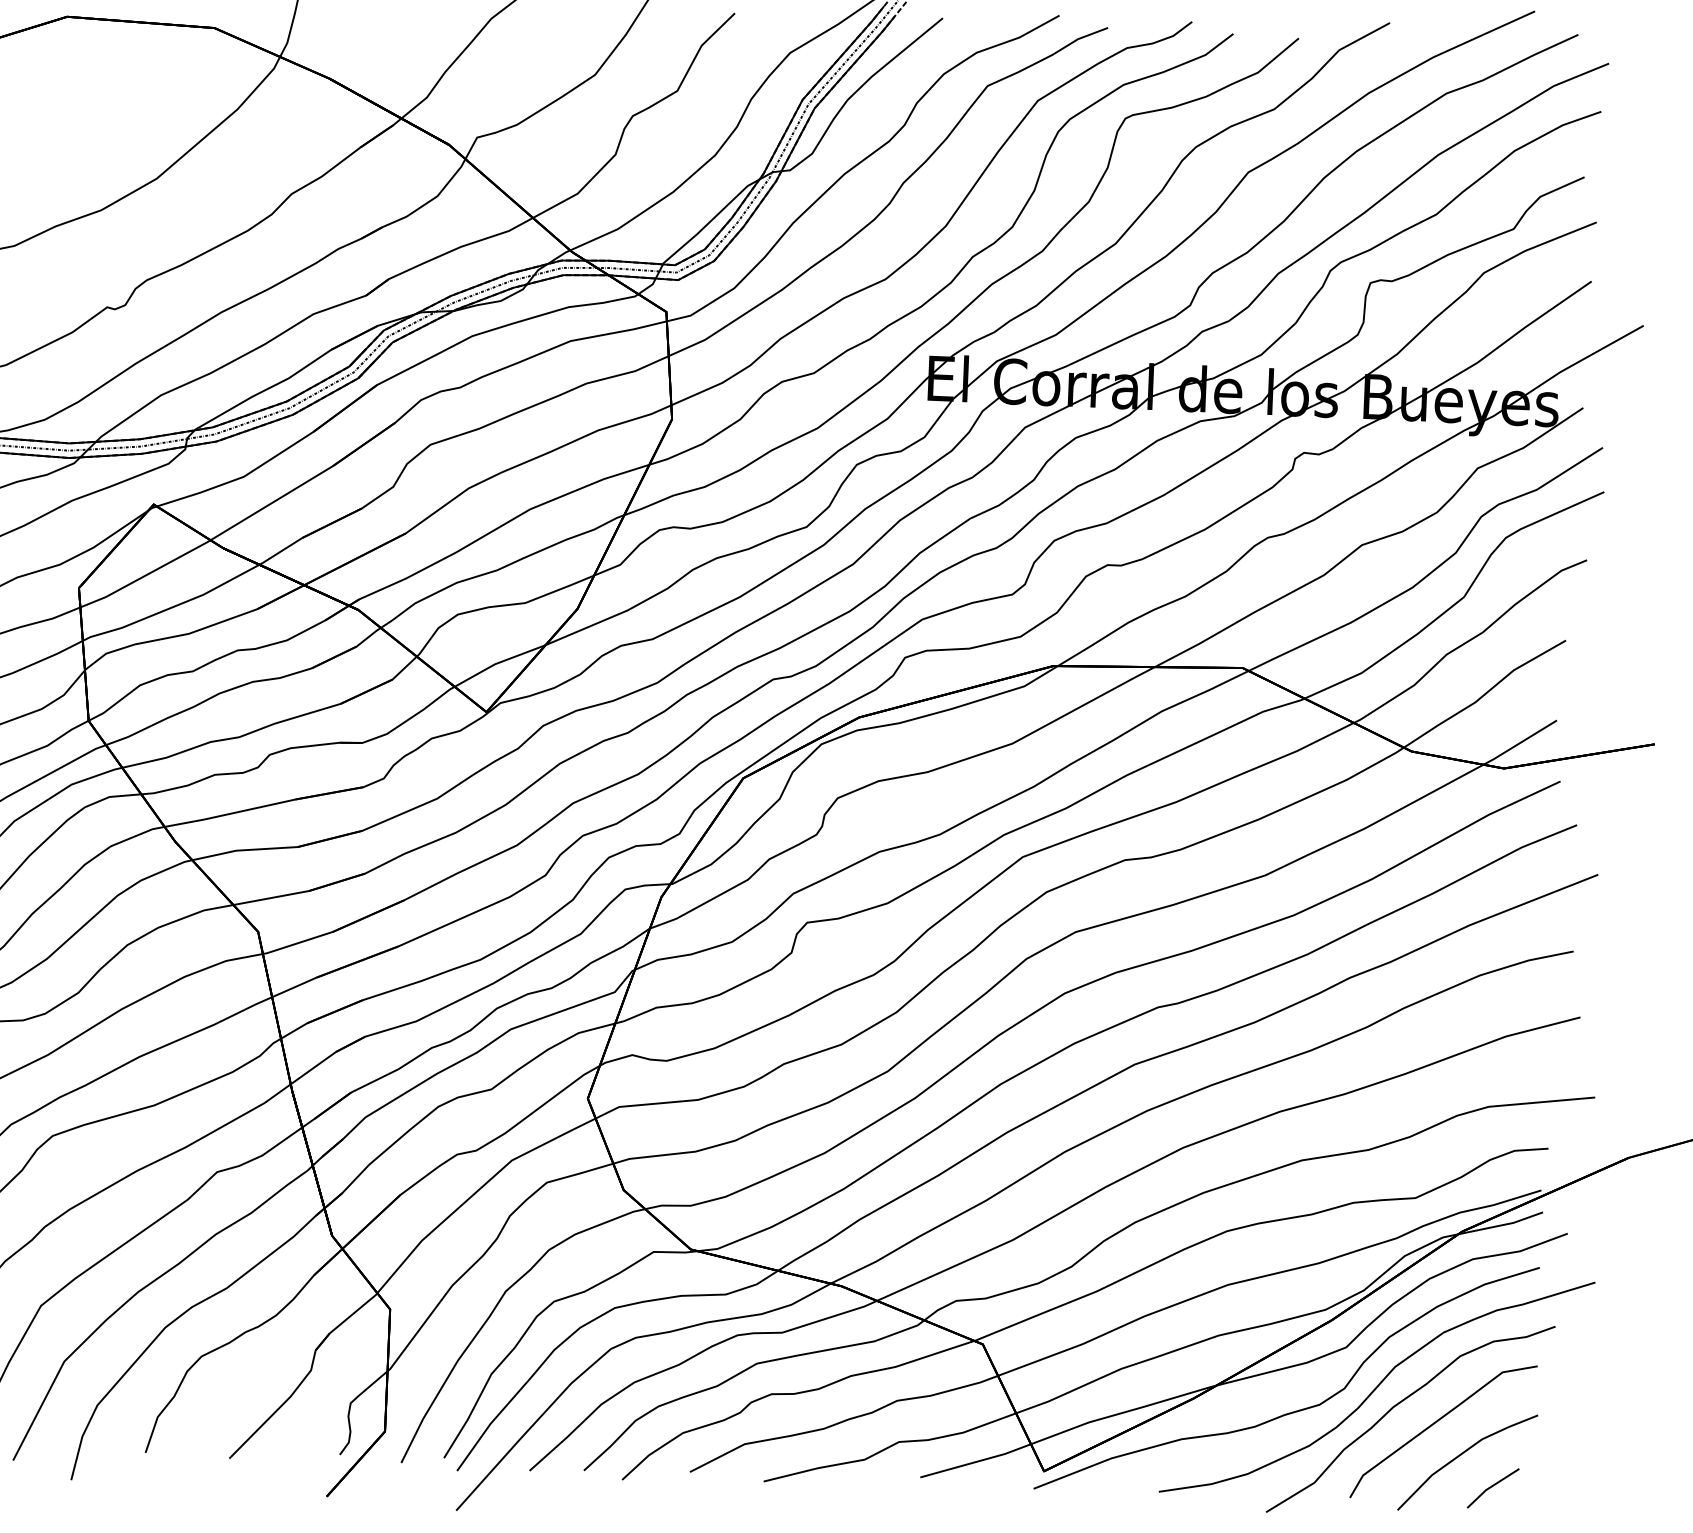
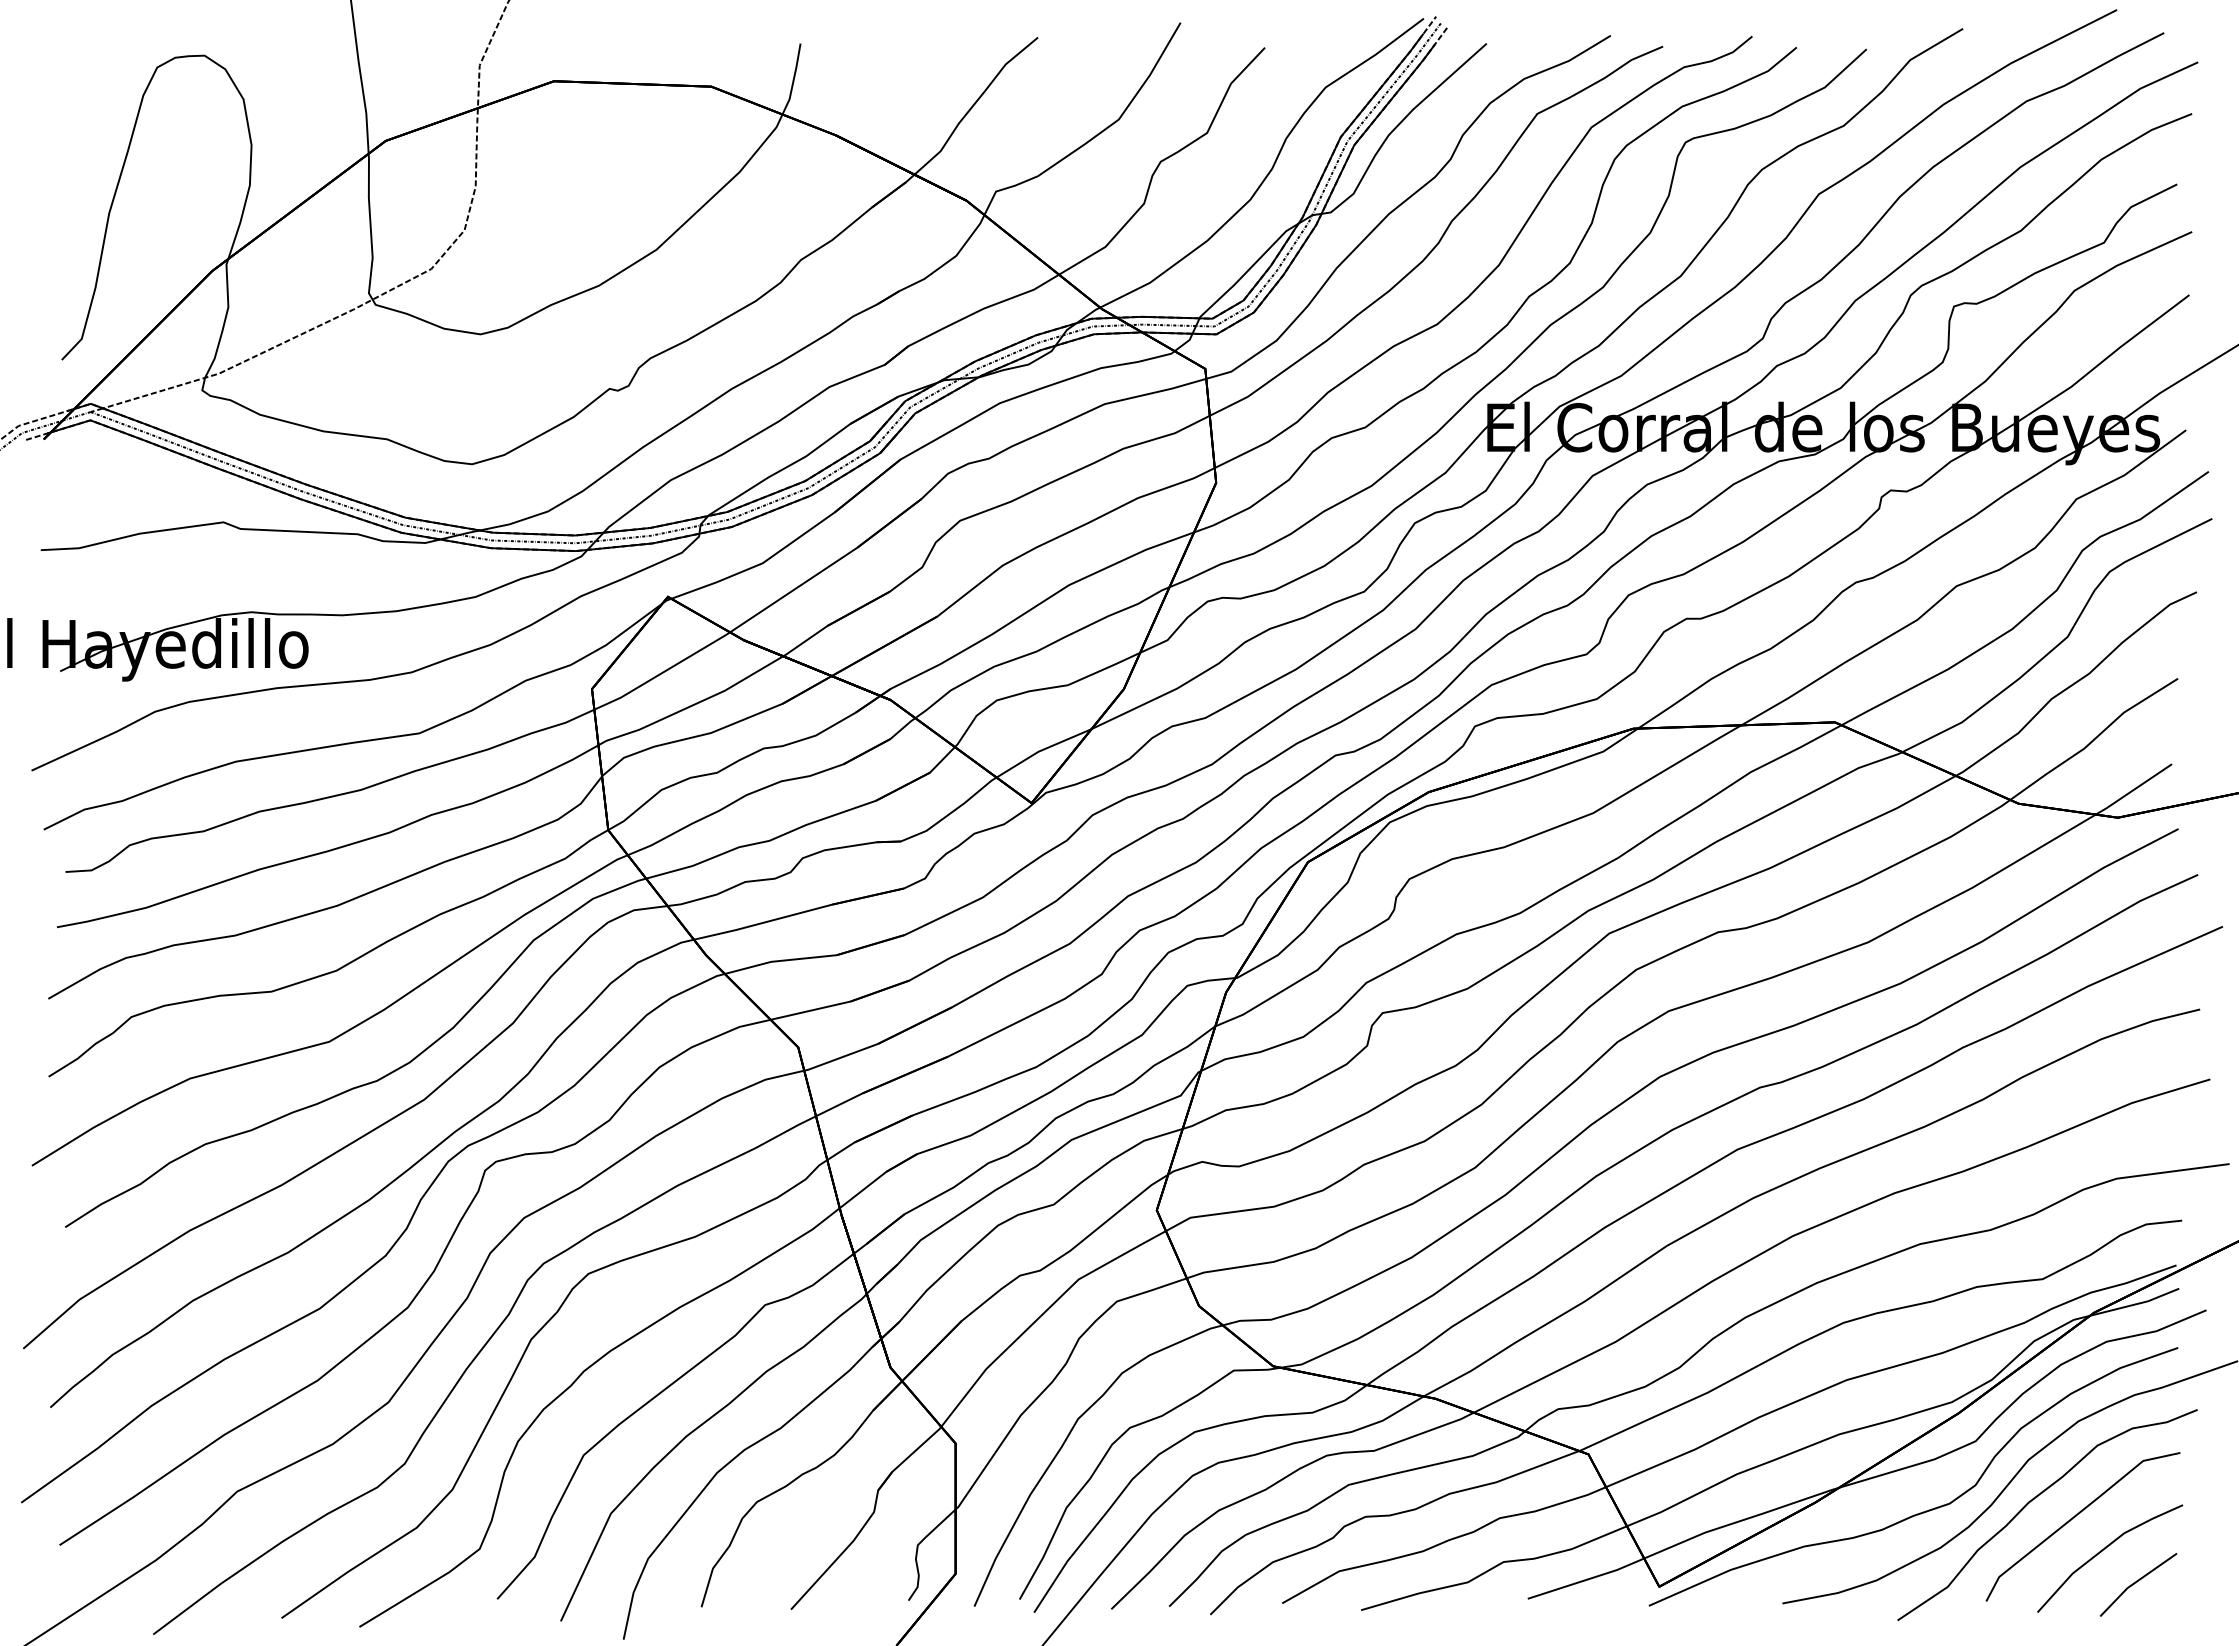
part: (1493, 1488) -> (2138, 1584), size x1.43

